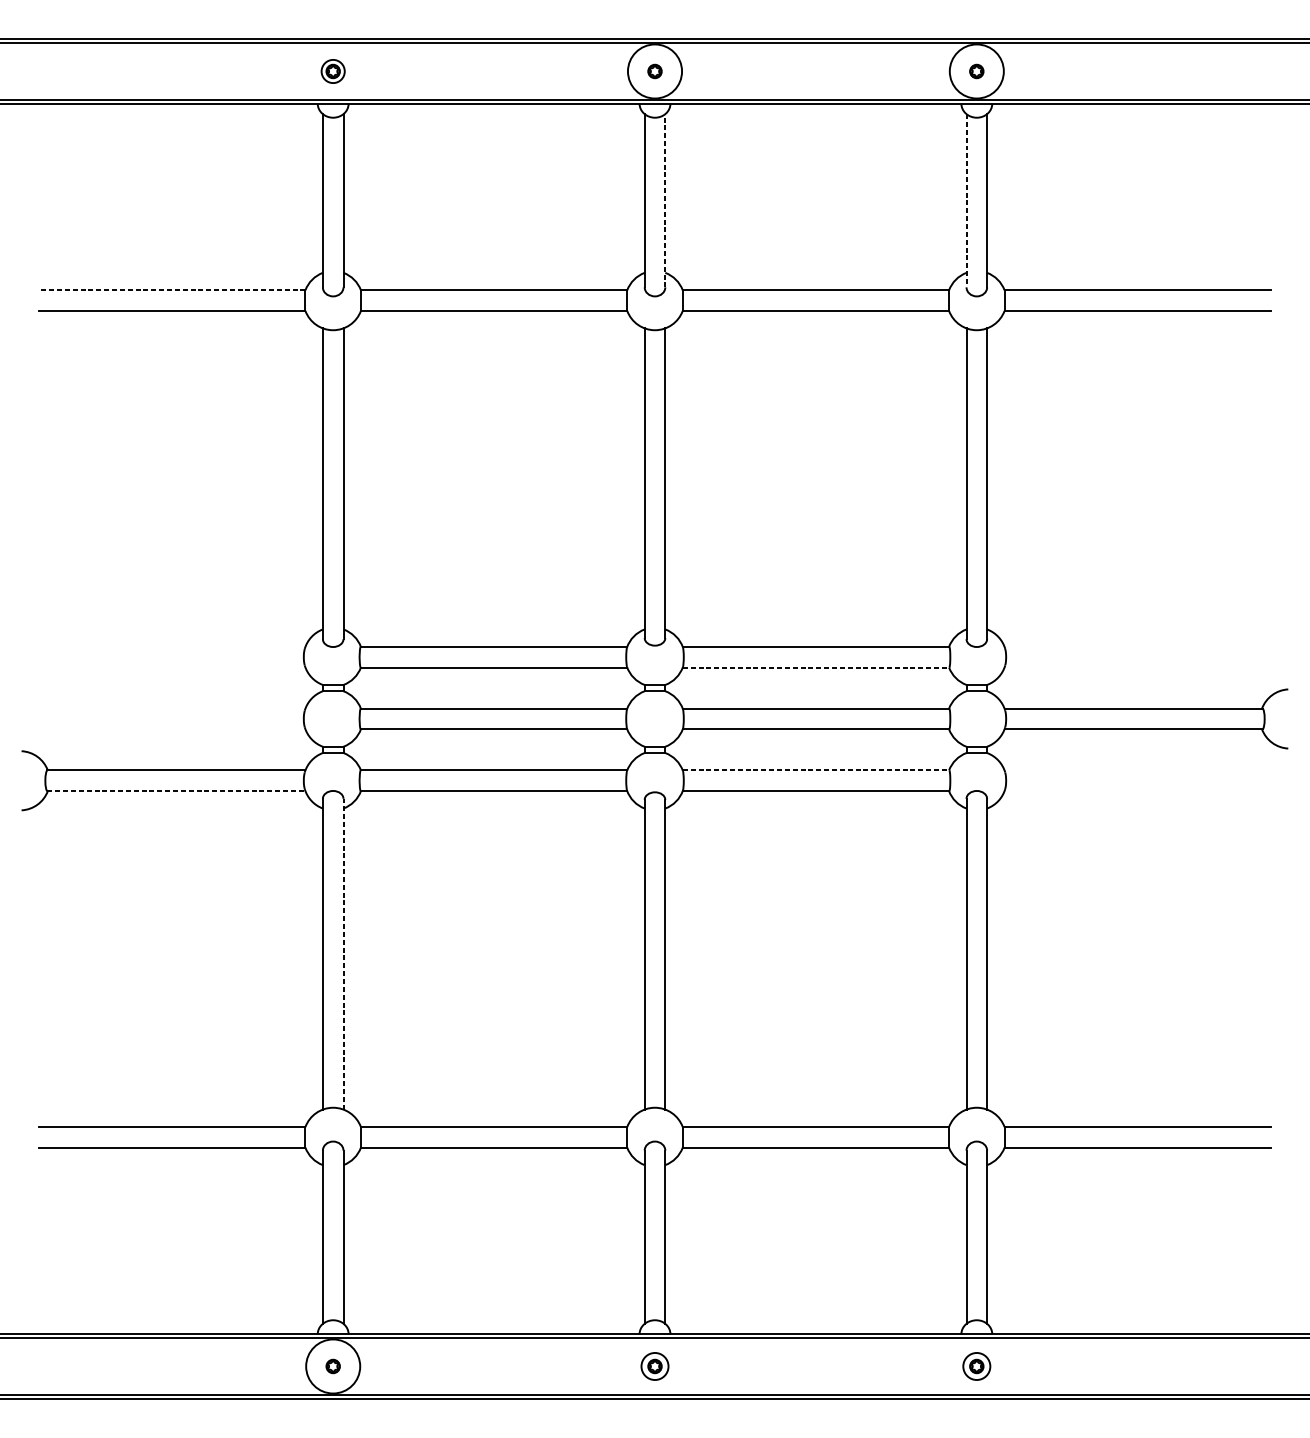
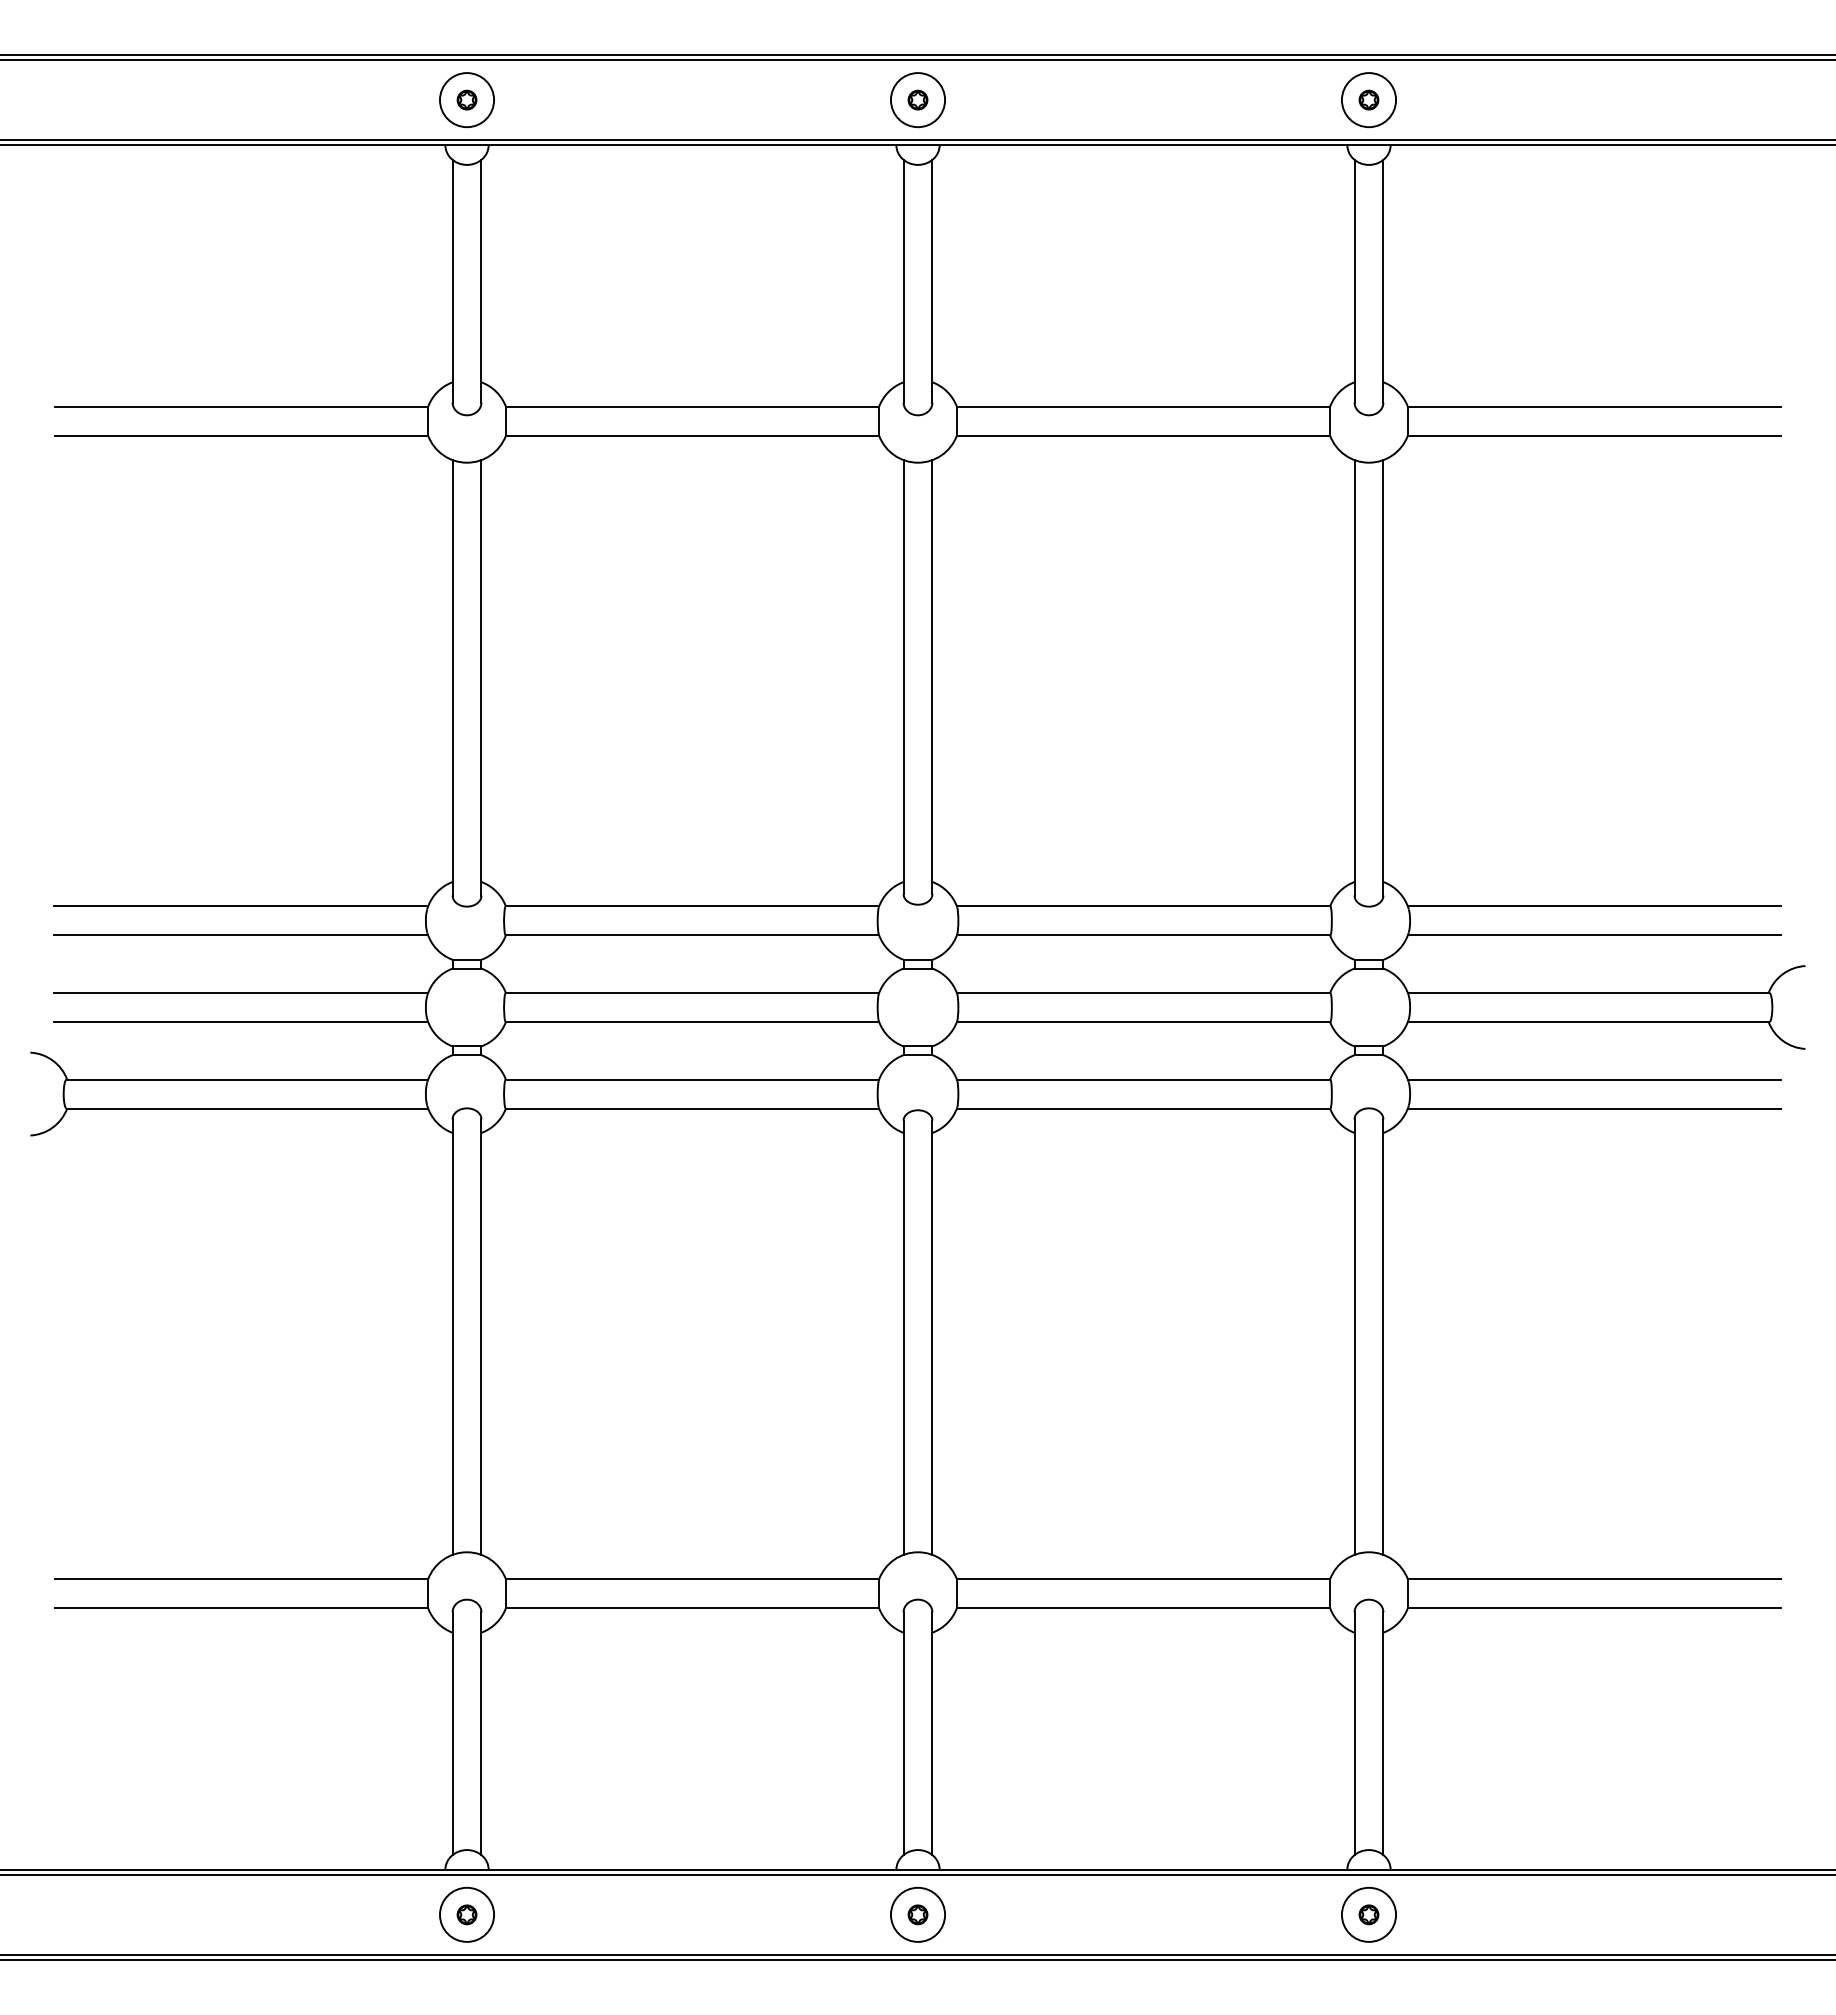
circle: (332, 71) -> (466, 100), size x1.67
circle: (654, 71) -> (917, 100), size x0.71
circle: (976, 71) -> (1368, 100), size x0.71
line: (665, 200) -> (932, 280), dashed -> solid
line: (966, 200) -> (1354, 281), dashed -> solid
line: (172, 290) -> (241, 406), dashed -> solid
line: (172, 646) -> (241, 906), added
line: (1137, 646) -> (1594, 906), added
line: (172, 667) -> (241, 935), added
line: (815, 667) -> (1143, 935), dashed -> solid
line: (1137, 667) -> (1594, 935), added
line: (172, 709) -> (241, 993), added
line: (172, 728) -> (241, 1021), added
line: (815, 770) -> (1143, 1079), dashed -> solid
line: (1137, 770) -> (1594, 1079), added
line: (176, 791) -> (247, 1108), dashed -> solid
line: (1137, 791) -> (1594, 1108), added
line: (343, 954) -> (481, 1337), dashed -> solid
circle: (332, 1366) -> (466, 1914), size x0.71
circle: (654, 1366) -> (917, 1914), size x1.43
circle: (976, 1366) -> (1368, 1914), size x1.43

